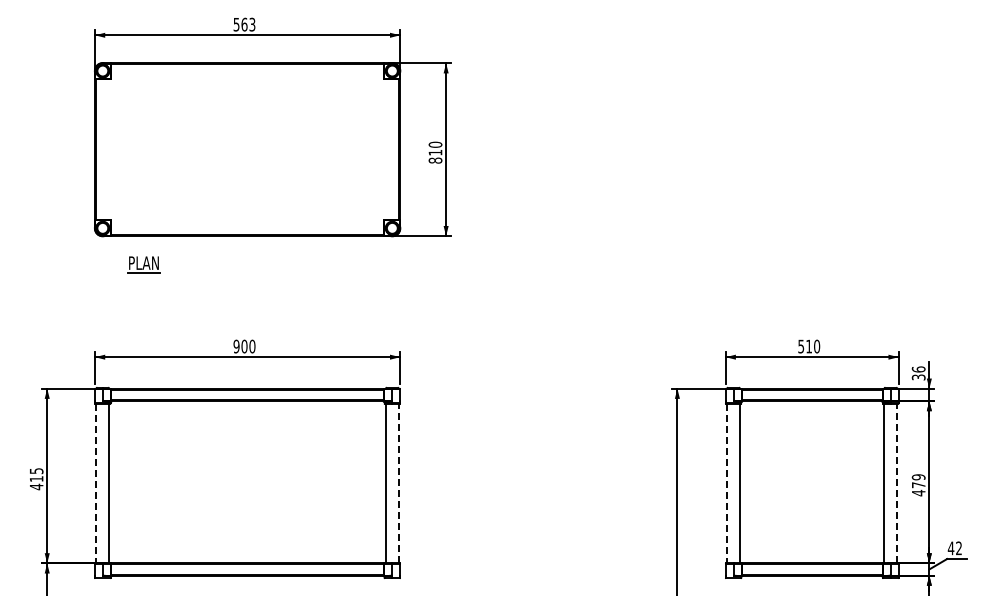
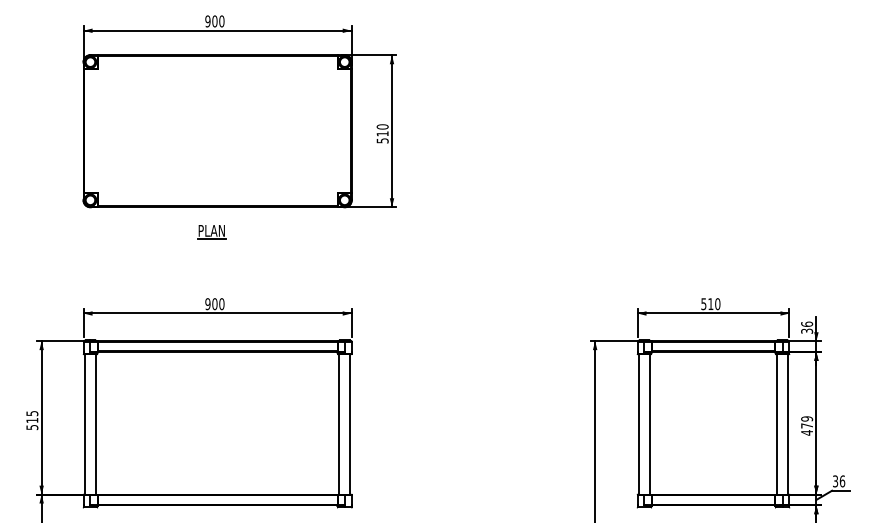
text: (244, 24) -> (214, 21), 563 -> 900
text: (435, 160) -> (382, 140), 810 -> 510
part: (143, 264) -> (211, 232), moved
line: (96, 483) -> (84, 424), dashed -> solid
line: (398, 483) -> (350, 424), dashed -> solid
line: (727, 483) -> (639, 424), dashed -> solid
line: (897, 483) -> (788, 424), dashed -> solid
text: (36, 486) -> (32, 427), 415 -> 515
text: (954, 548) -> (838, 481), 42 -> 36

